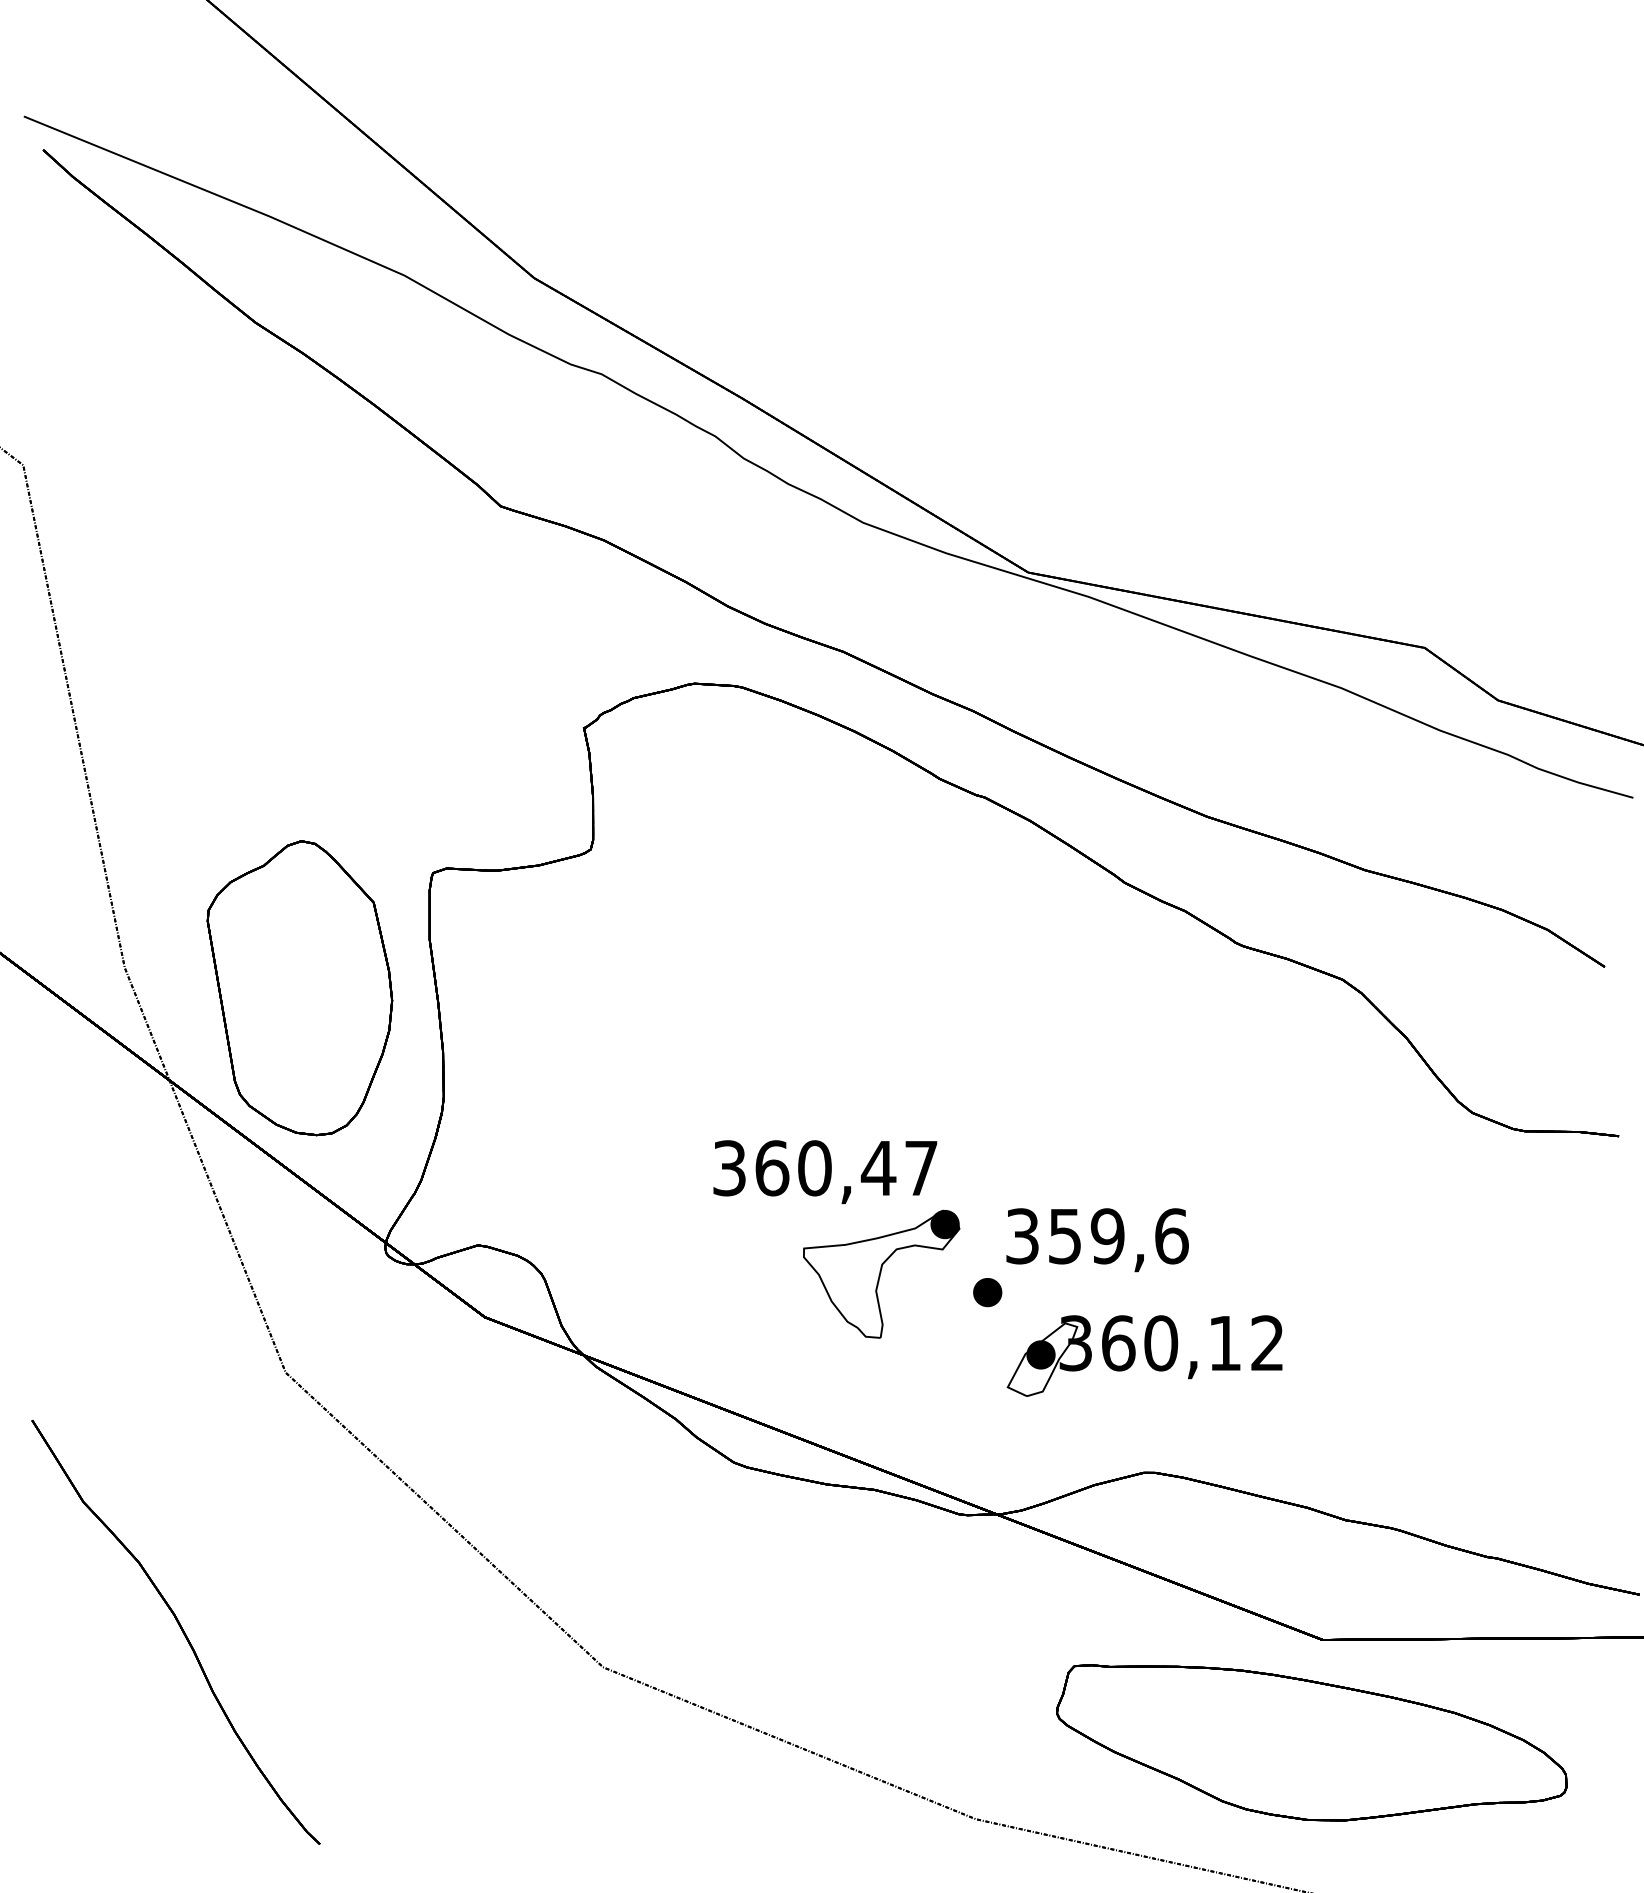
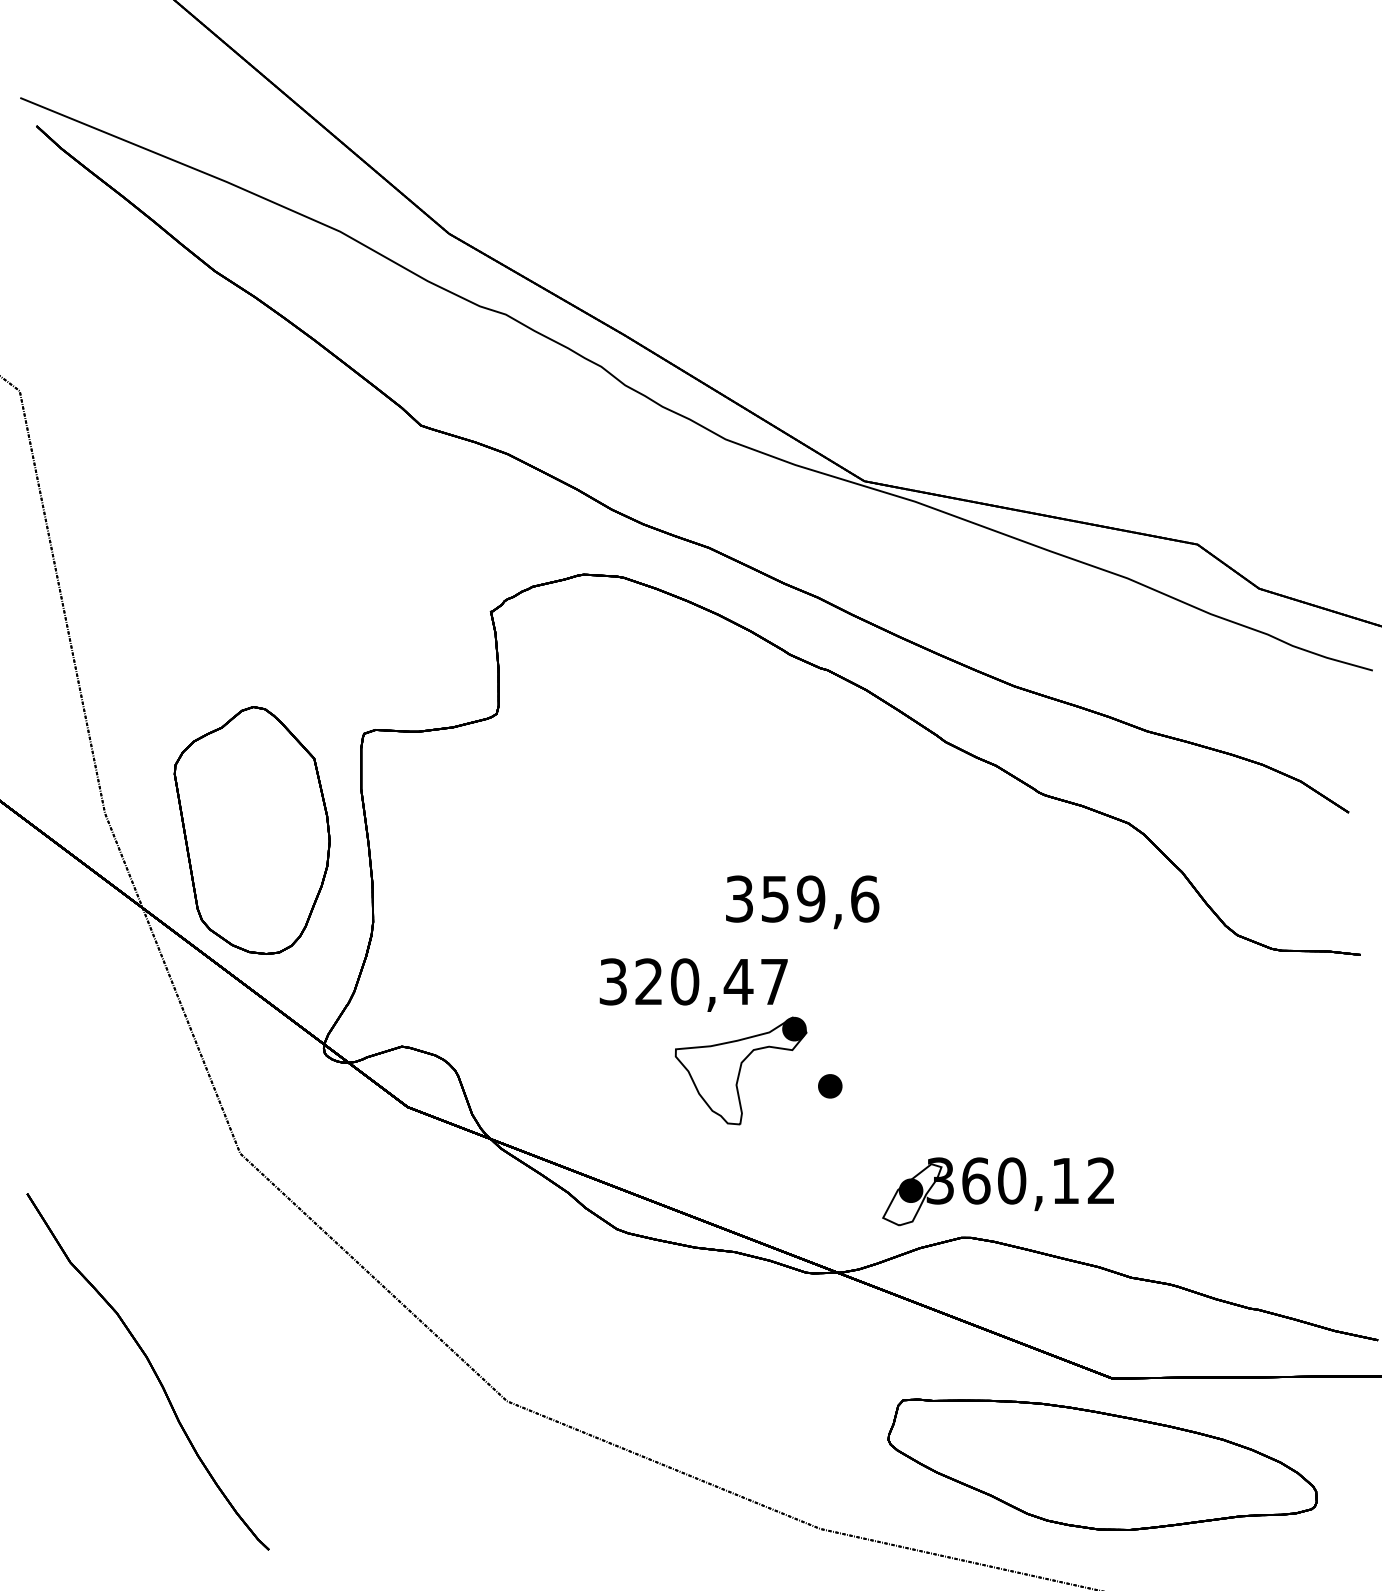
text: (772, 1167) -> (649, 981), 360,47 -> 320,47
text: (1097, 1240) -> (802, 902), moved
part: (1143, 1355) -> (997, 1191), moved

